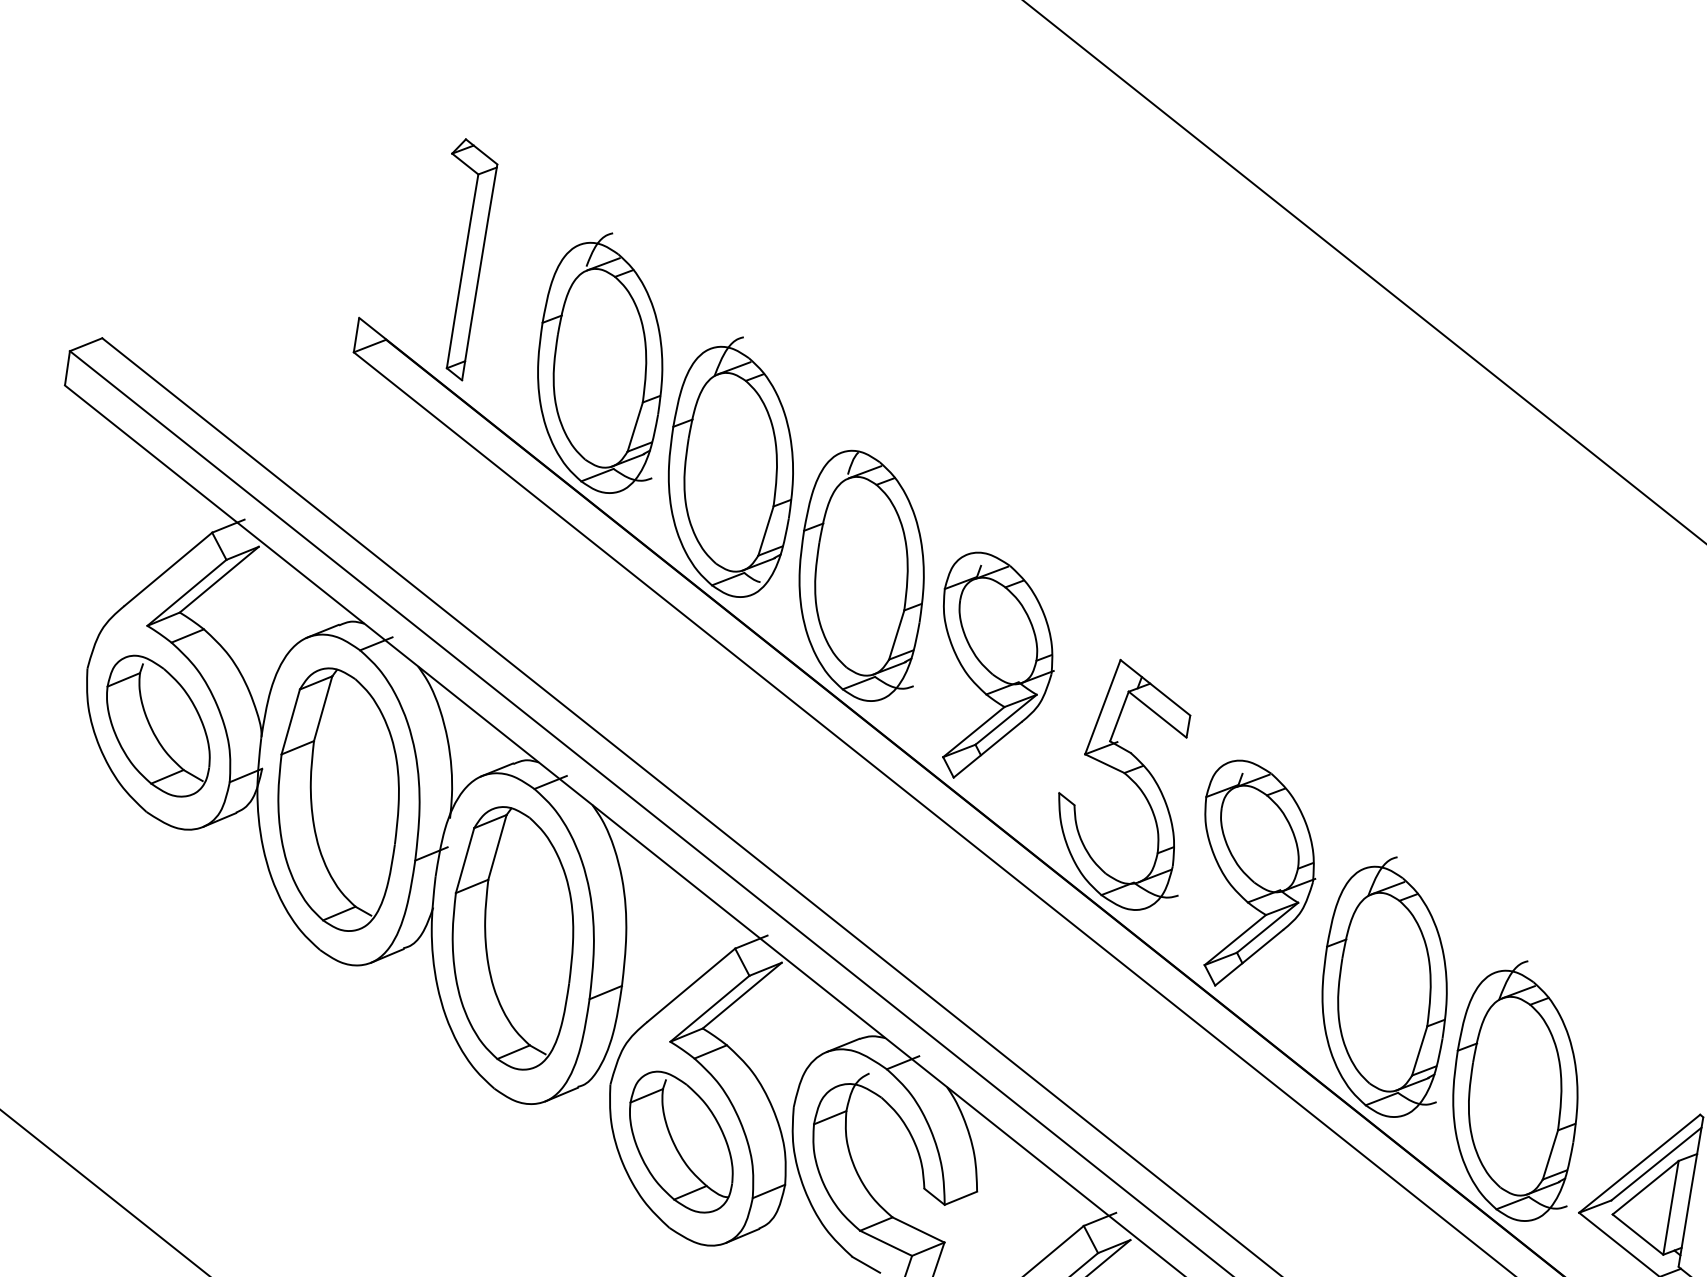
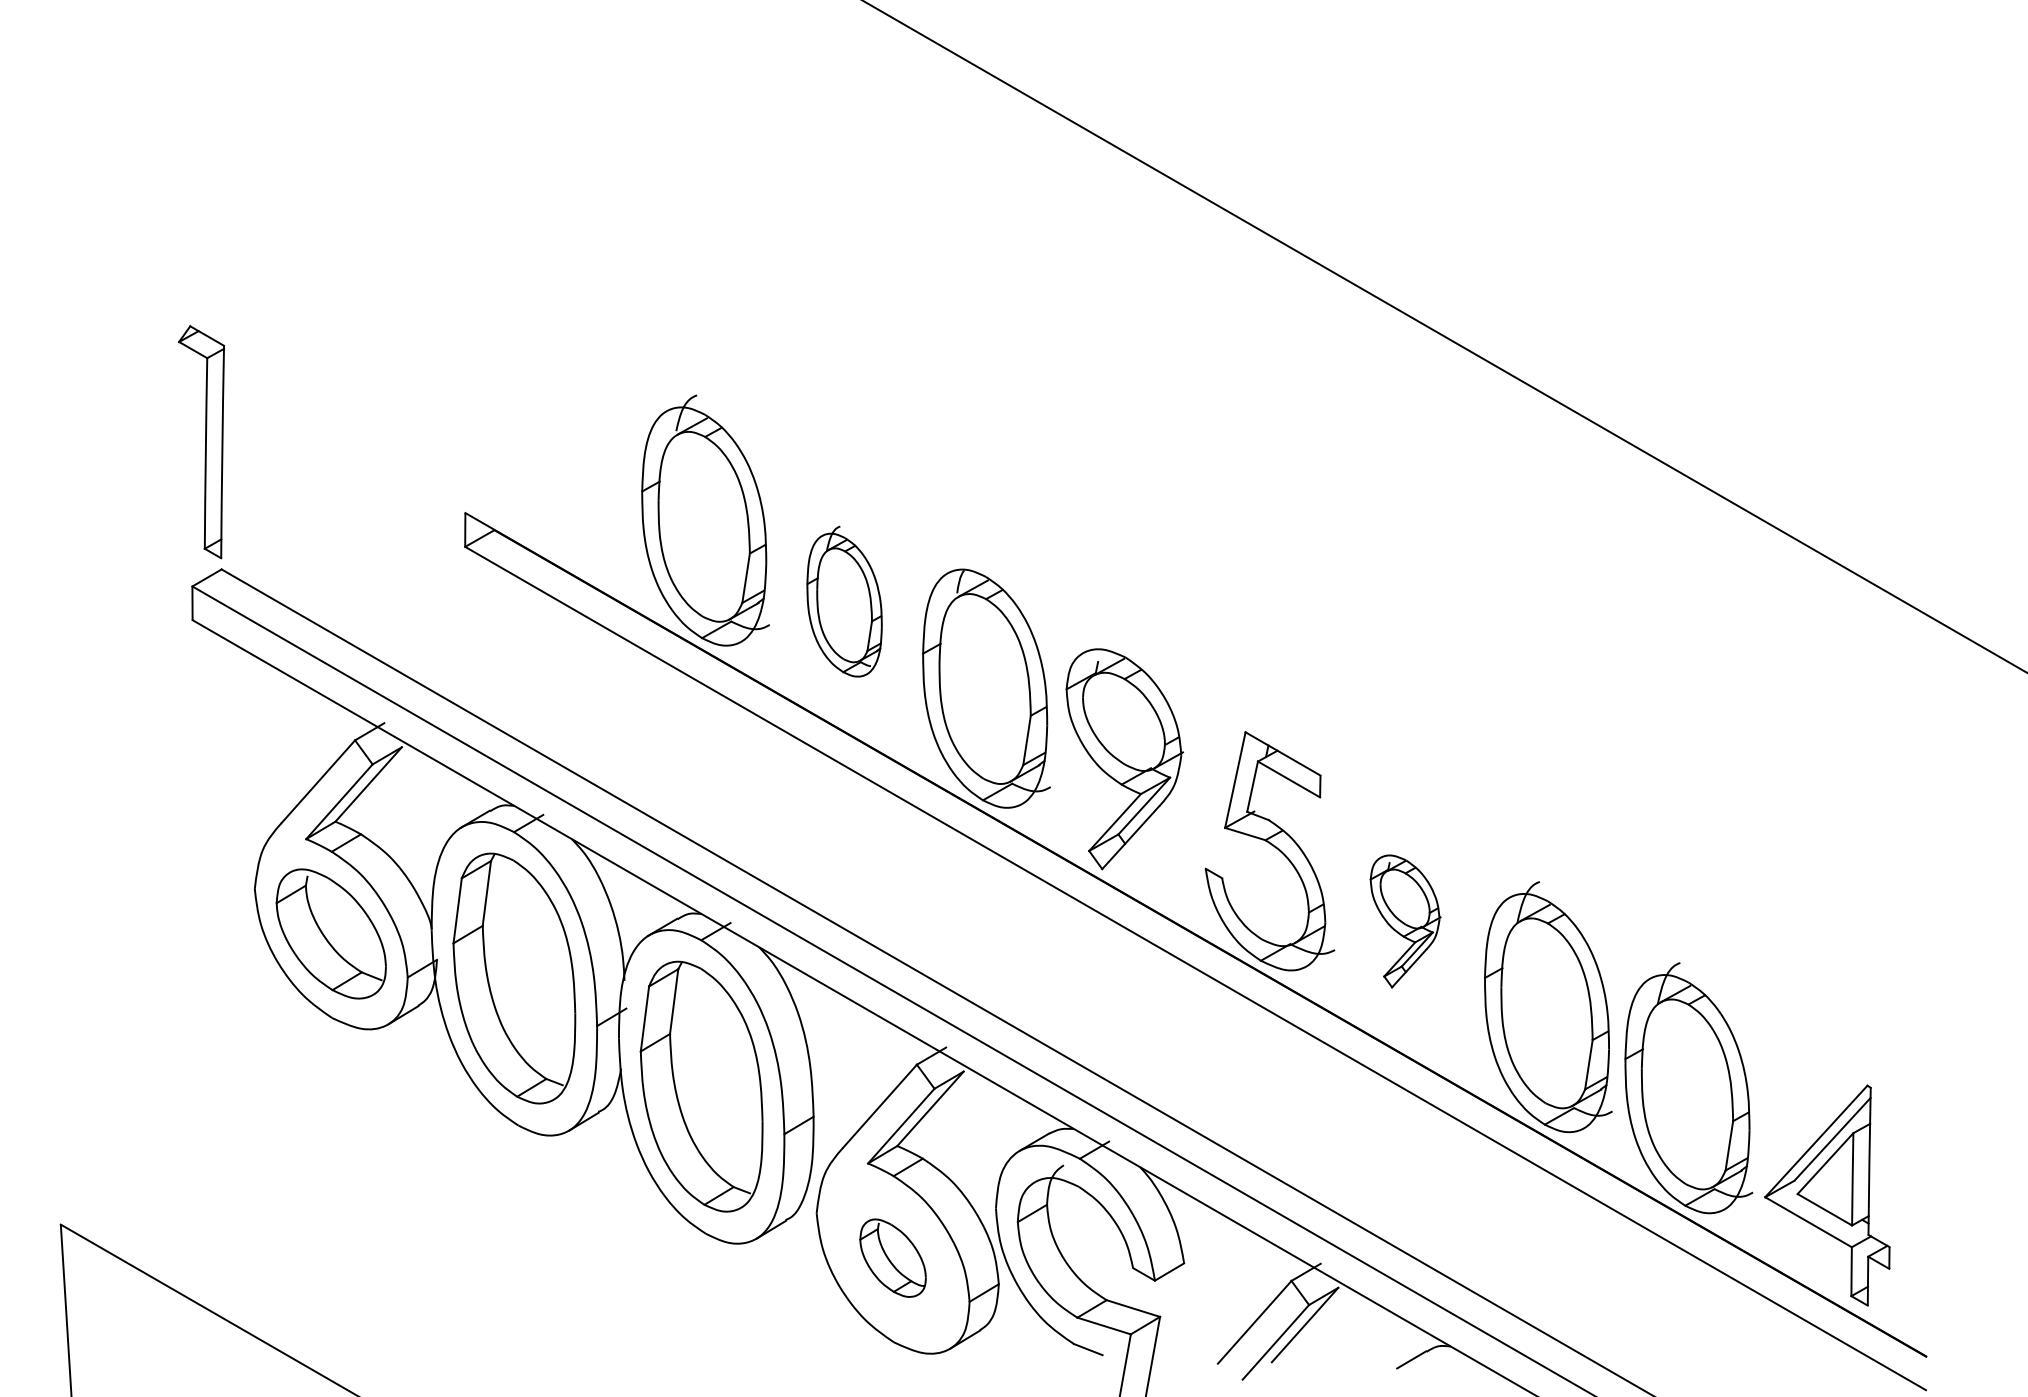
part: (459, 259) -> (201, 442), moved
part: (731, 465) -> (844, 601), size x0.6
part: (1254, 877) -> (1405, 921), size x0.6
part: (680, 1141) -> (892, 1257), size x0.6

